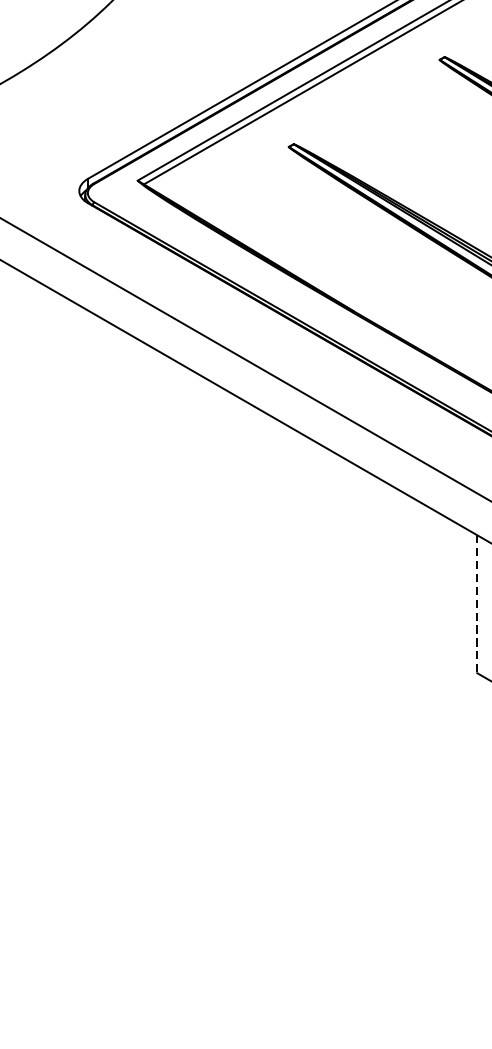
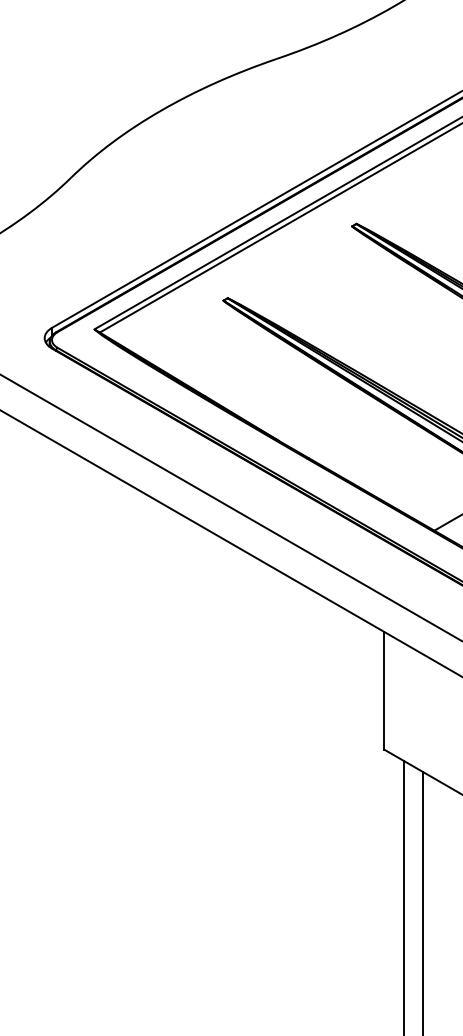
line: (477, 603) -> (384, 690), dashed -> solid

